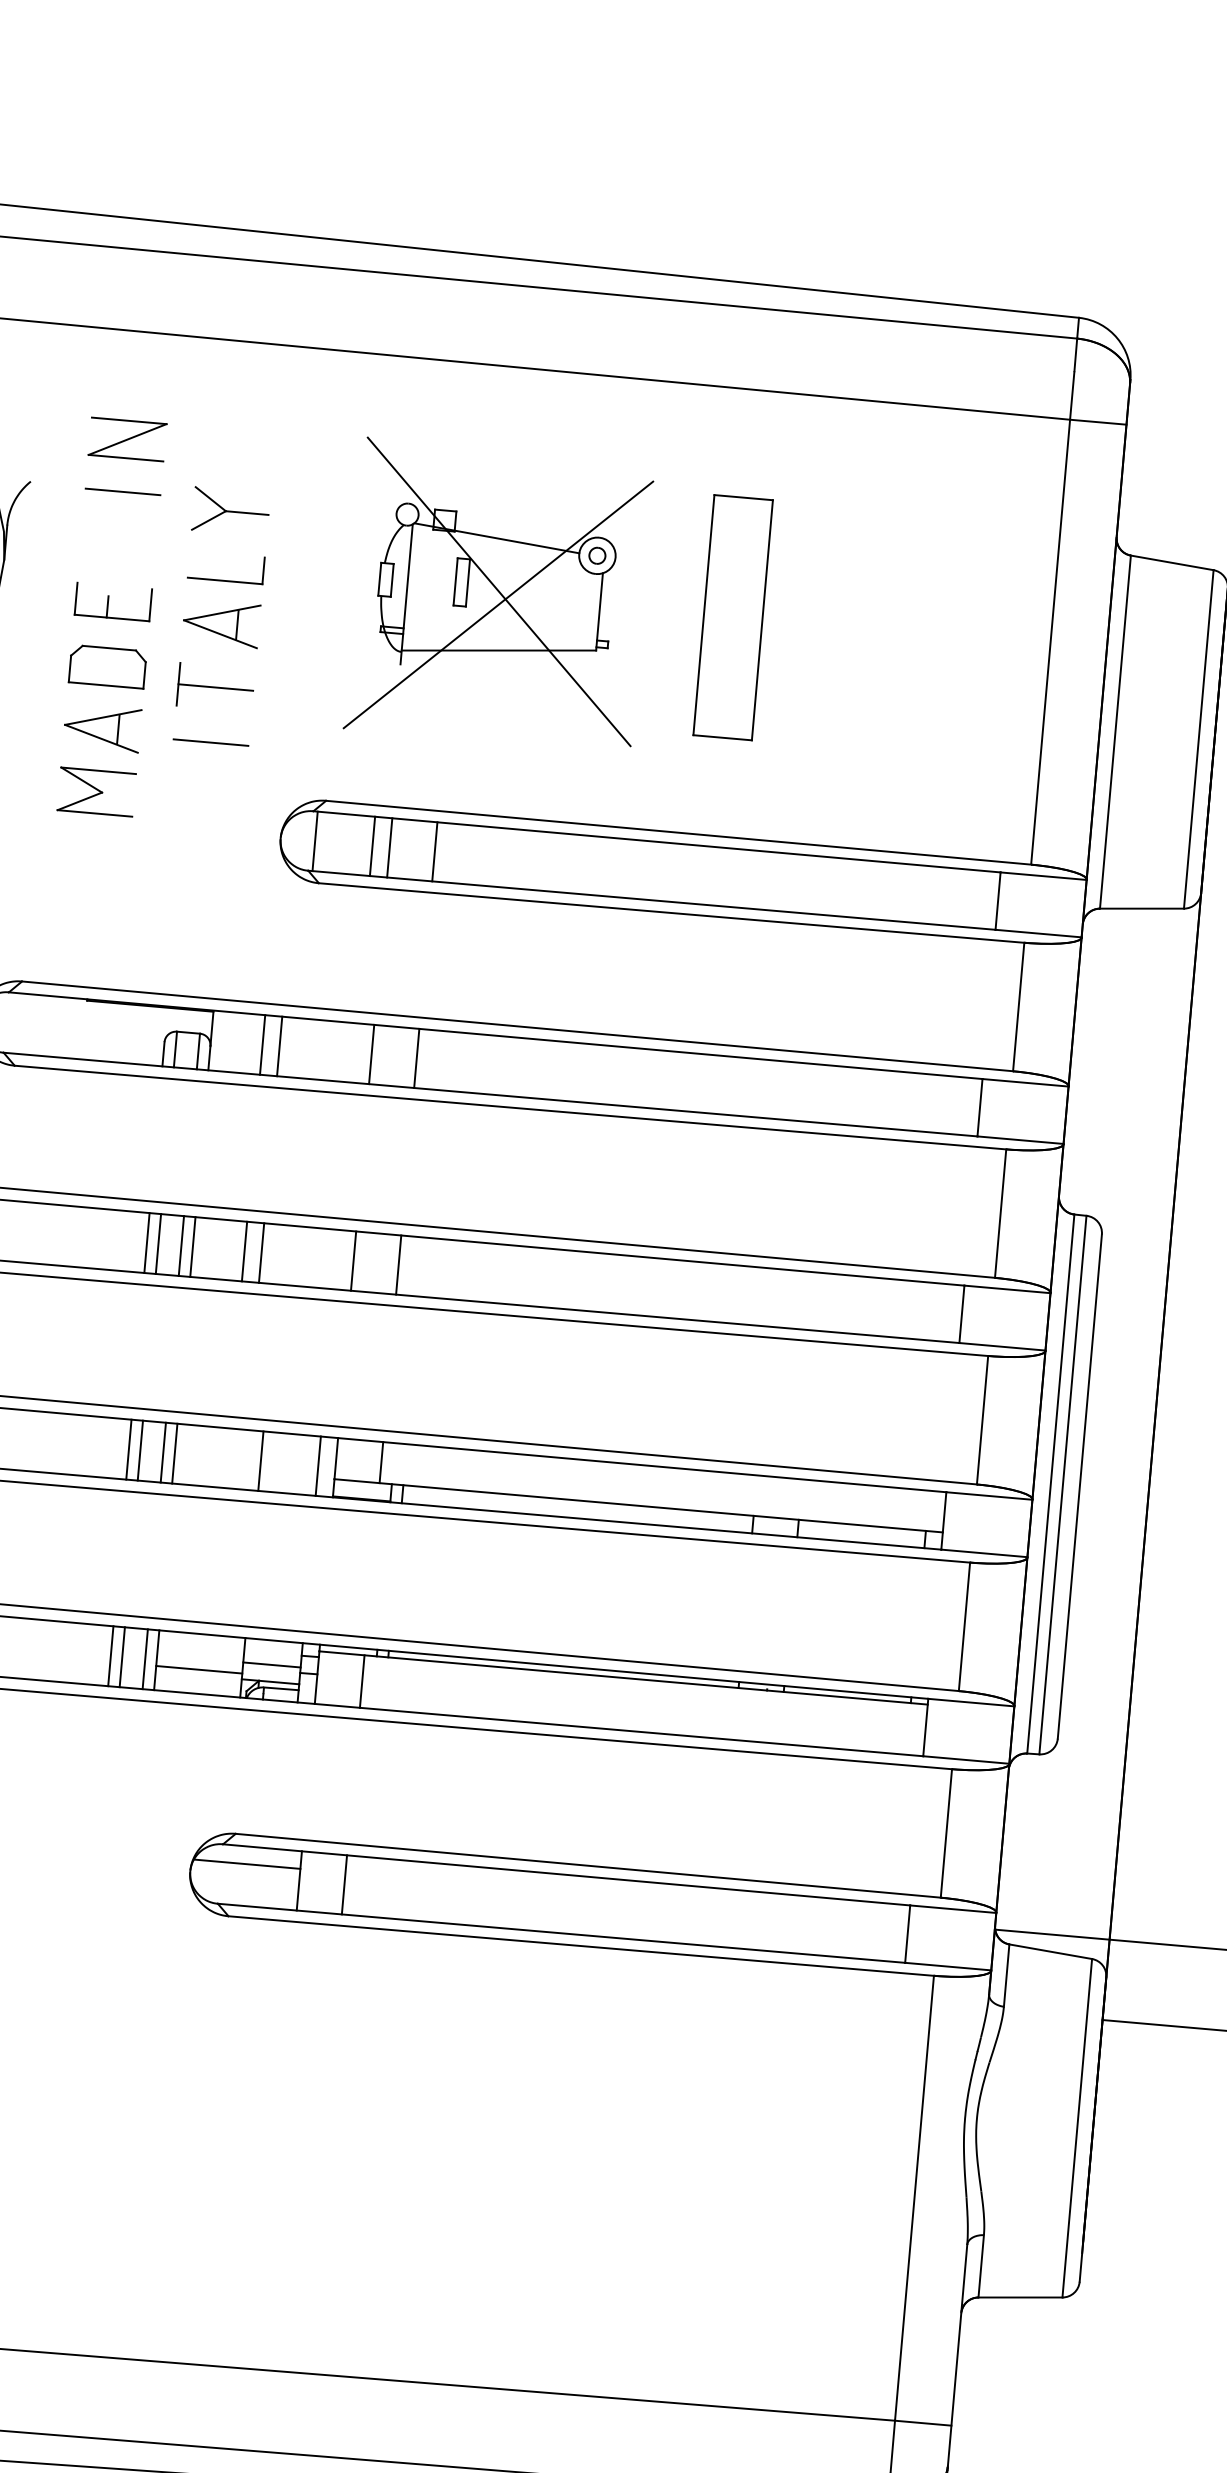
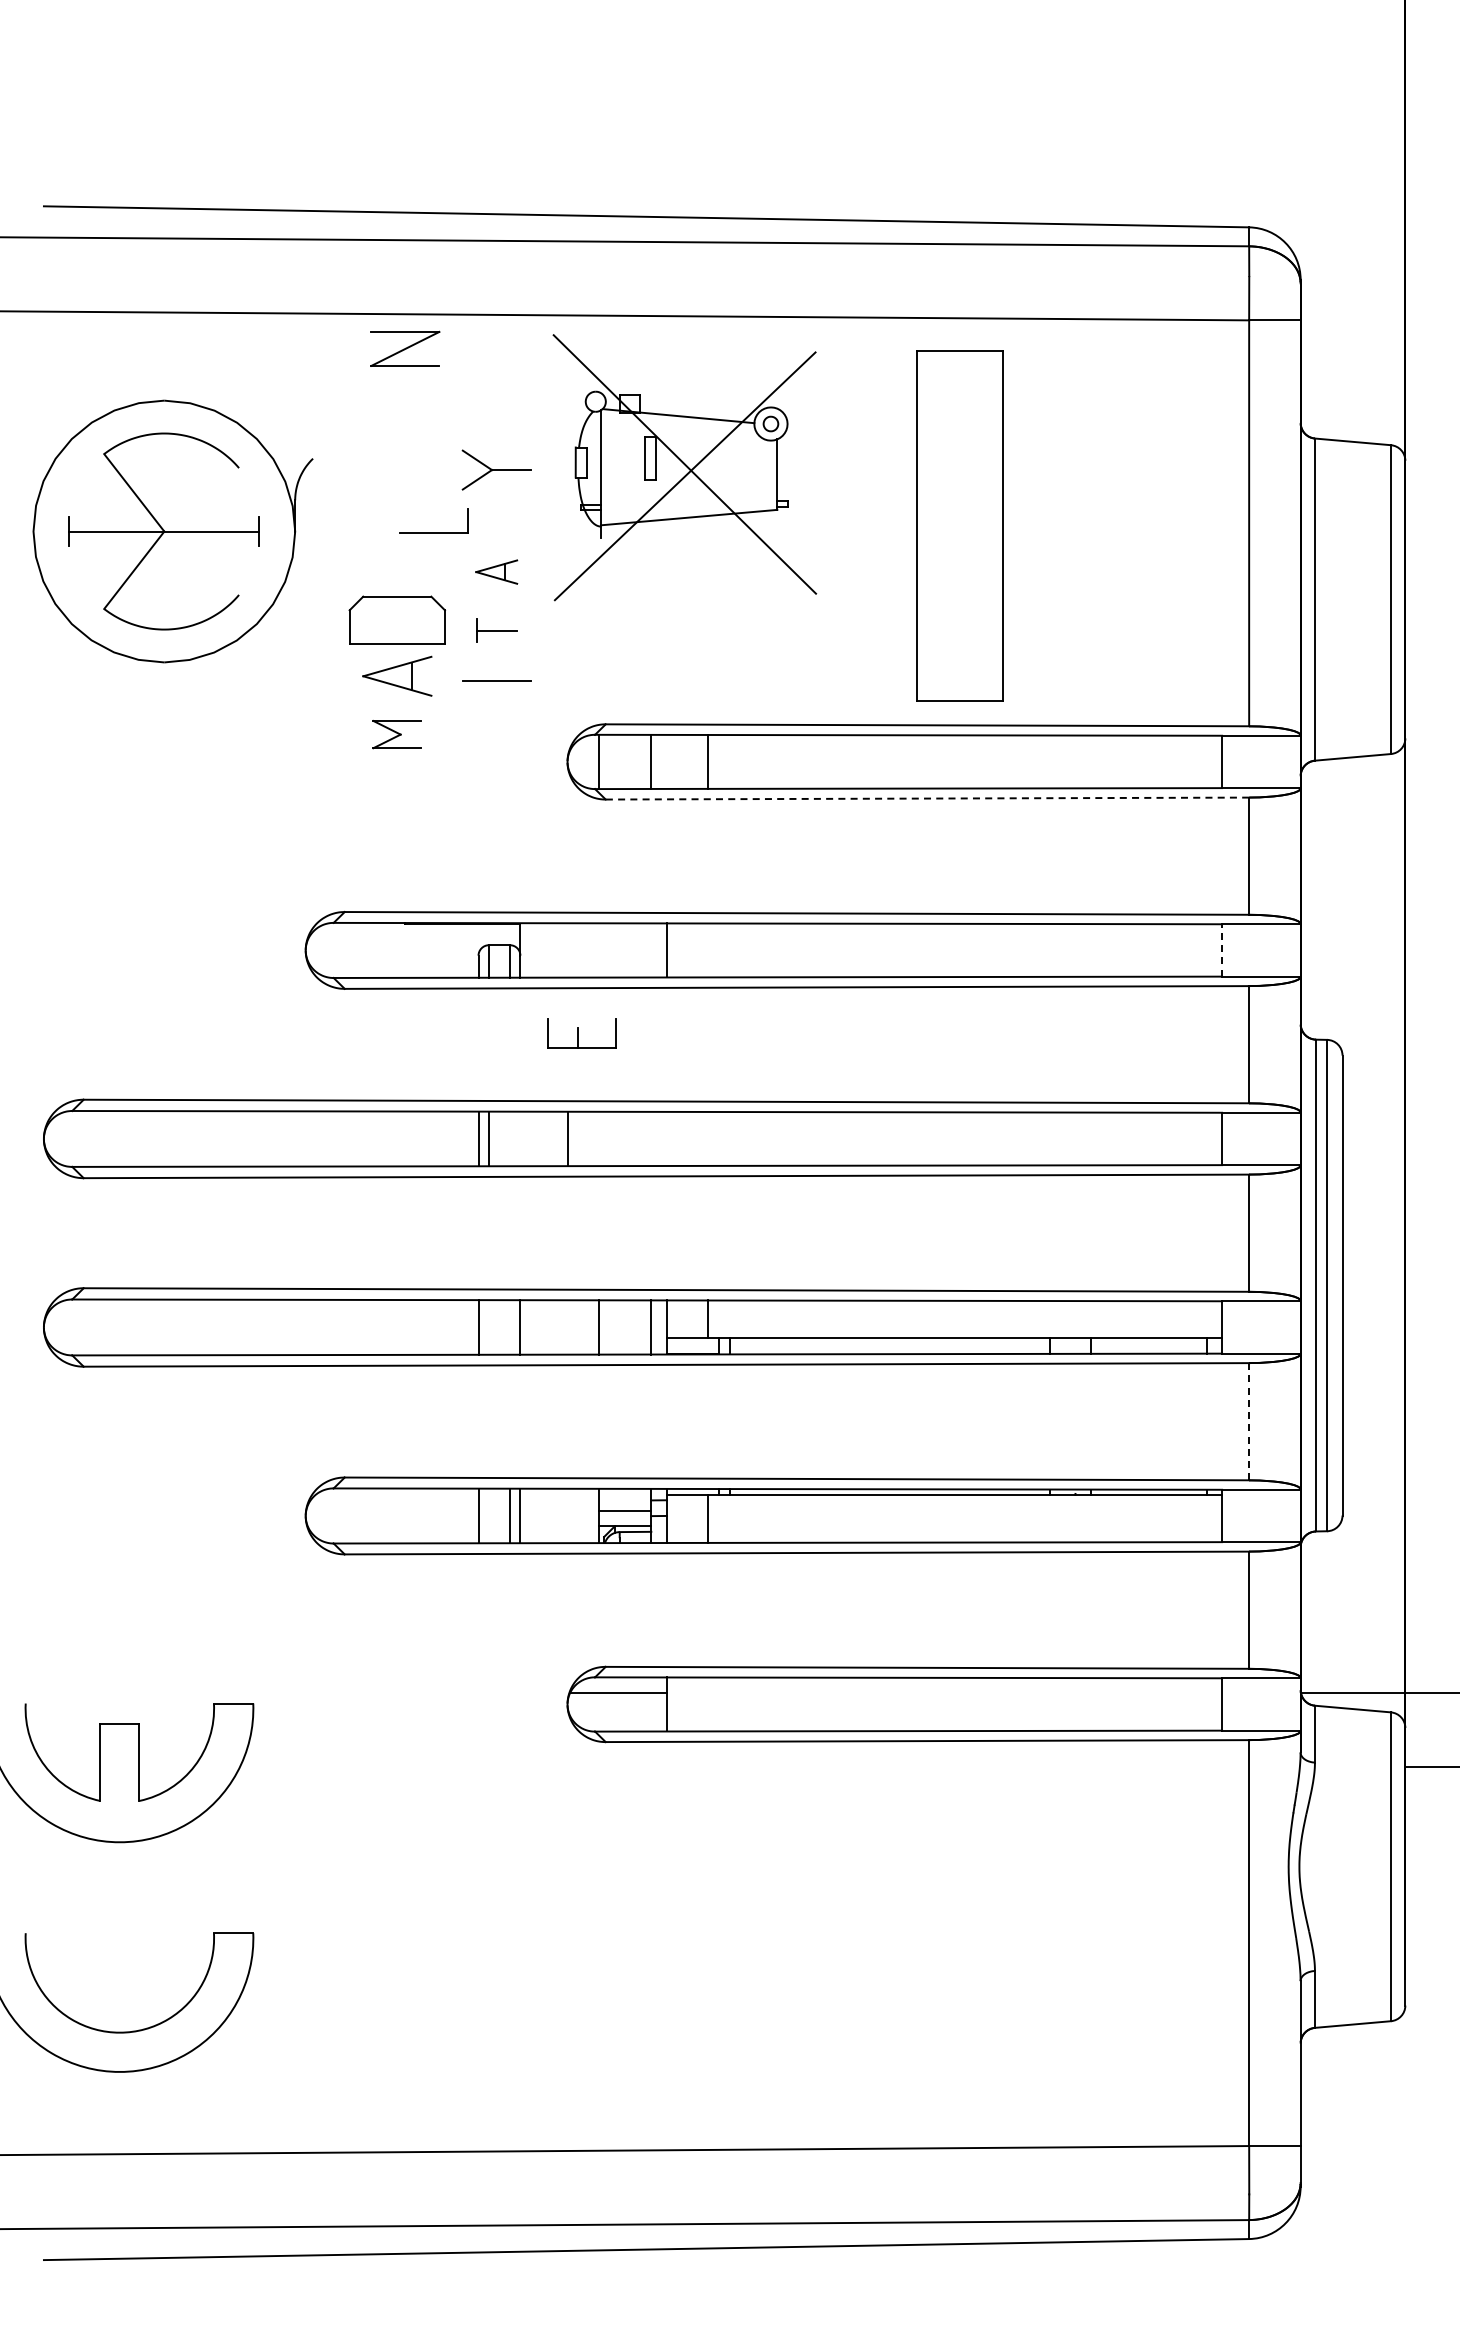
part: (127, 439) -> (405, 348), moved
line: (123, 491) -> (397, 460), removed
part: (224, 580) -> (433, 532), moved
part: (498, 595) -> (684, 467), moved
part: (112, 602) -> (581, 1033), moved
part: (732, 617) -> (959, 526), size x1.6
part: (221, 622) -> (496, 571), size x0.6
part: (107, 665) -> (397, 619), size x1.4
part: (215, 687) -> (496, 630), size x0.6
part: (95, 791) -> (396, 734), size x0.7
line: (390, 847) -> (667, 761), removed
line: (671, 912) -> (927, 798), solid -> dashed
line: (262, 1045) -> (567, 950), removed
line: (280, 1046) -> (583, 950), removed
line: (417, 1058) -> (708, 950), removed
line: (980, 1106) -> (1222, 949), solid -> dashed
line: (180, 1245) -> (509, 1138), removed
line: (193, 1246) -> (520, 1138), removed
line: (262, 1252) -> (583, 1138), removed
line: (354, 1260) -> (667, 1138), removed
line: (399, 1264) -> (708, 1138), removed
line: (140, 1450) -> (489, 1327), removed
line: (162, 1452) -> (509, 1327), removed
line: (964, 1626) -> (1249, 1421), solid -> dashed
line: (122, 1656) -> (489, 1515), removed
line: (199, 1670) -> (559, 1521), removed
line: (344, 1884) -> (708, 1704), removed

